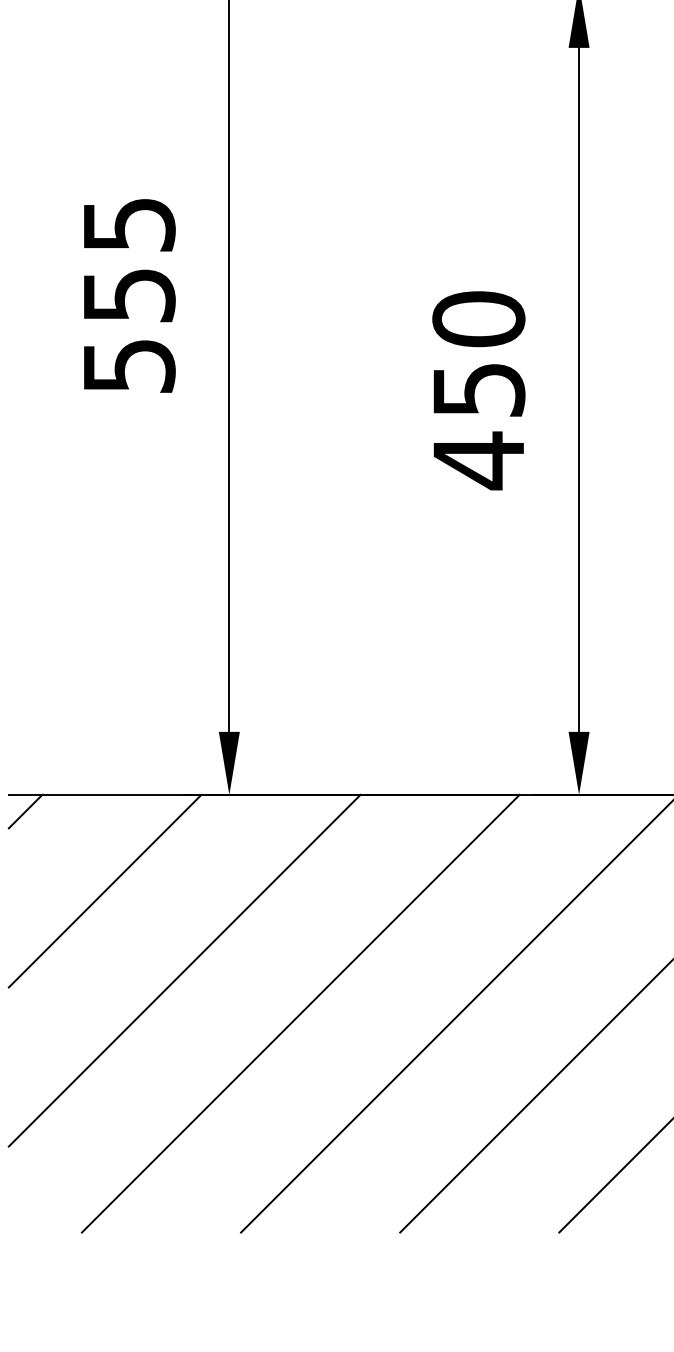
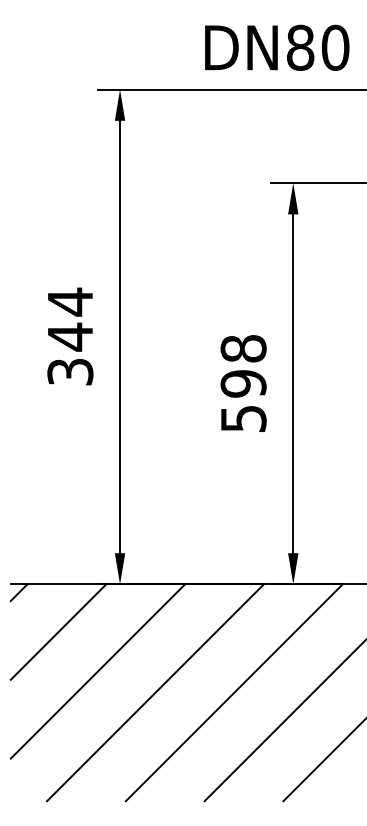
text: (129, 292) -> (70, 335), 555 -> 344
text: (478, 391) -> (243, 384), 450 -> 598

